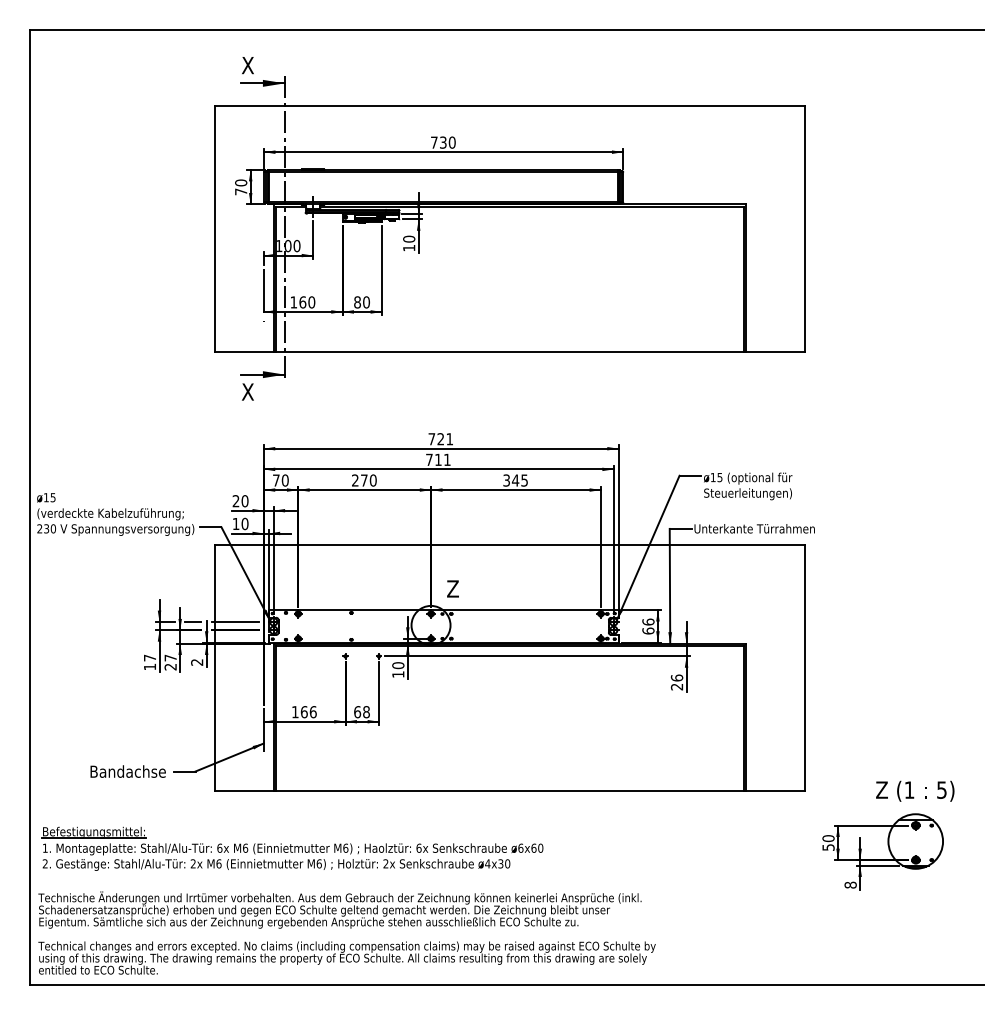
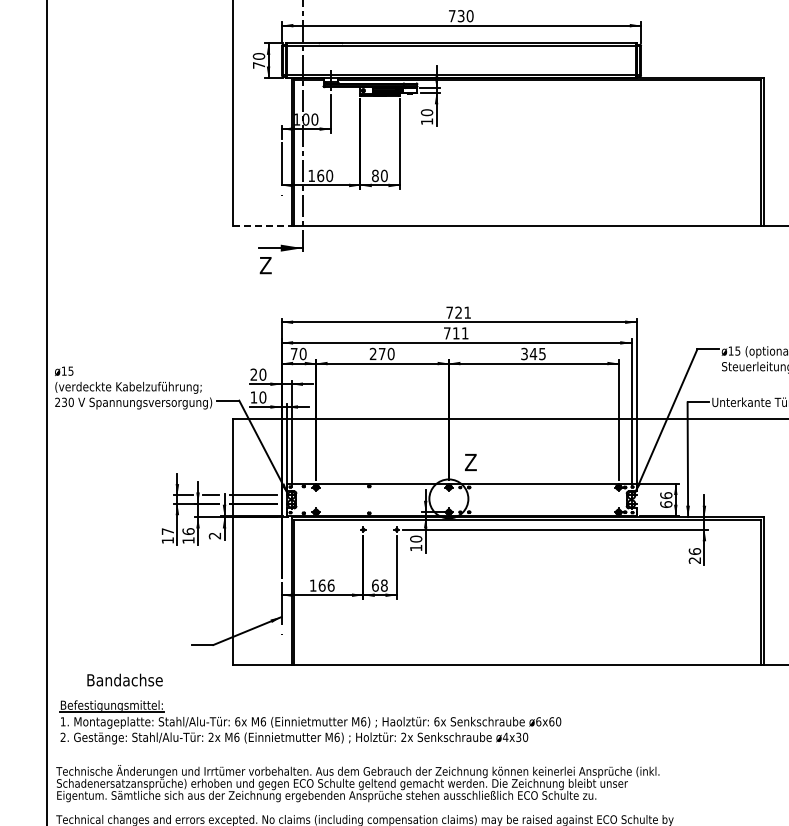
line: (244, 352) -> (262, 226), solid -> dashed
text: (247, 391) -> (265, 265), X -> Z
text: (170, 662) -> (188, 536), 27 -> 16
text: (127, 771) -> (124, 680), moved

